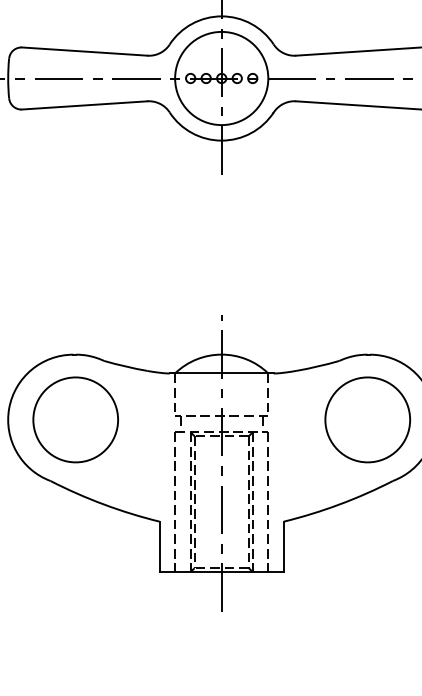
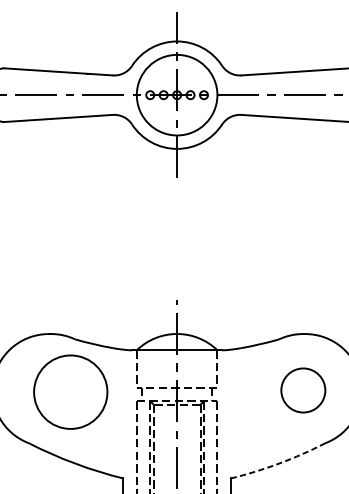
part: (75, 419) -> (70, 391), moved
part: (367, 419) -> (303, 390), size x0.6
arc: (339, 504) -> (278, 463), solid -> dashed

